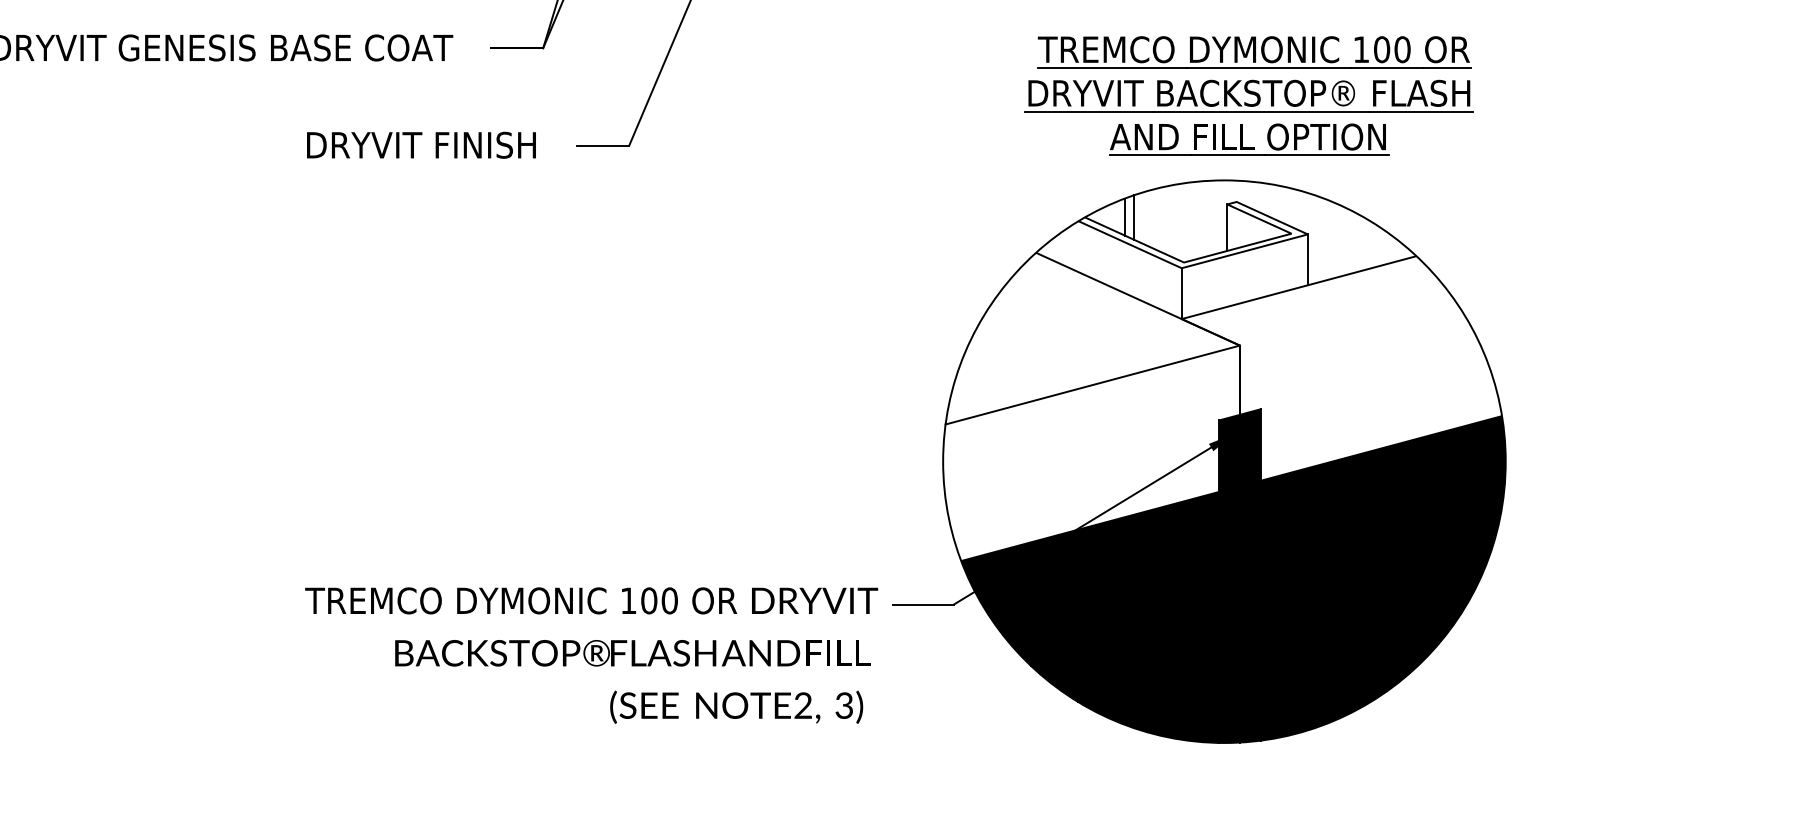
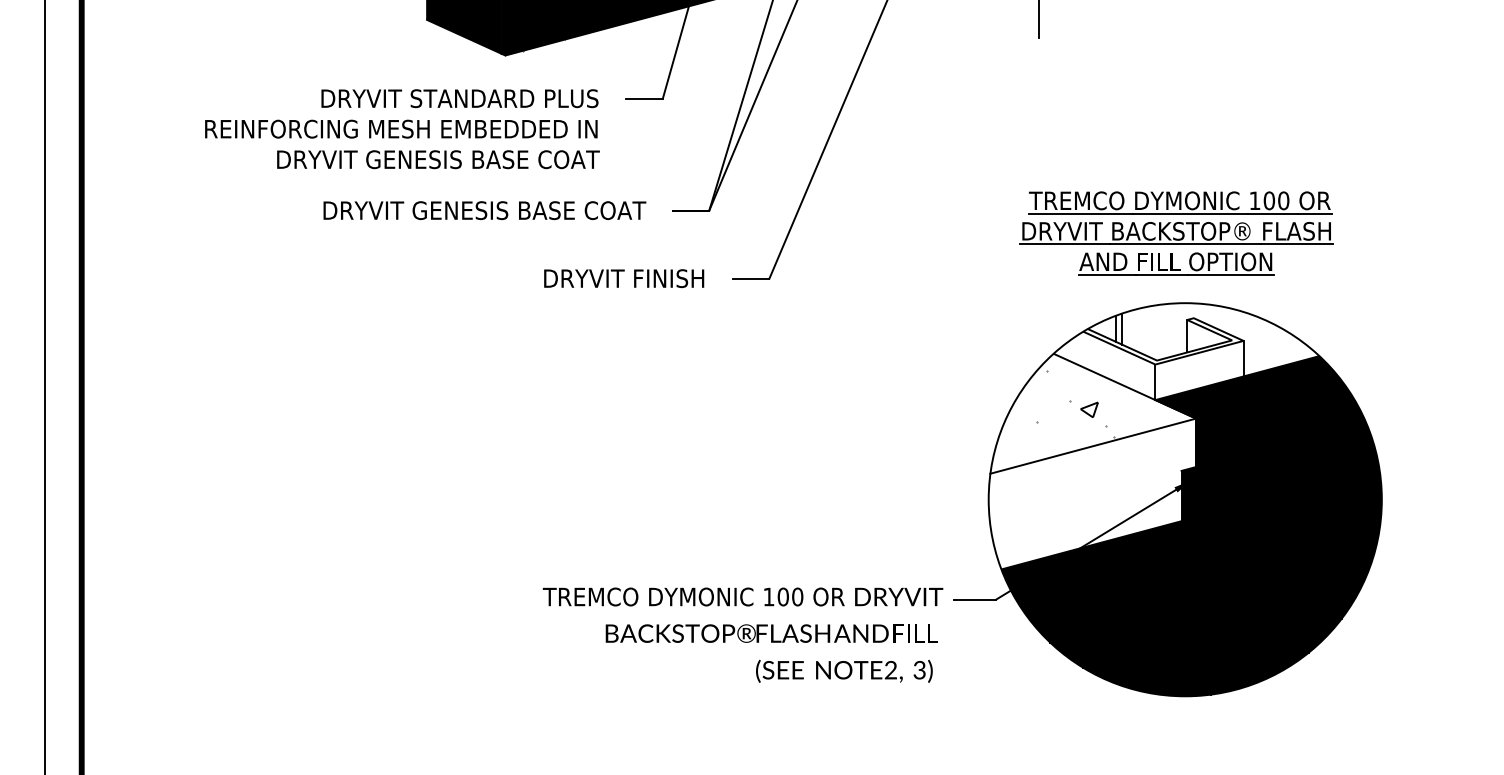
part: (1249, 96) -> (1176, 233), moved
hatch: (1065, 323) -> (1074, 403), added
fill: (1343, 416) -> (1268, 468), added

